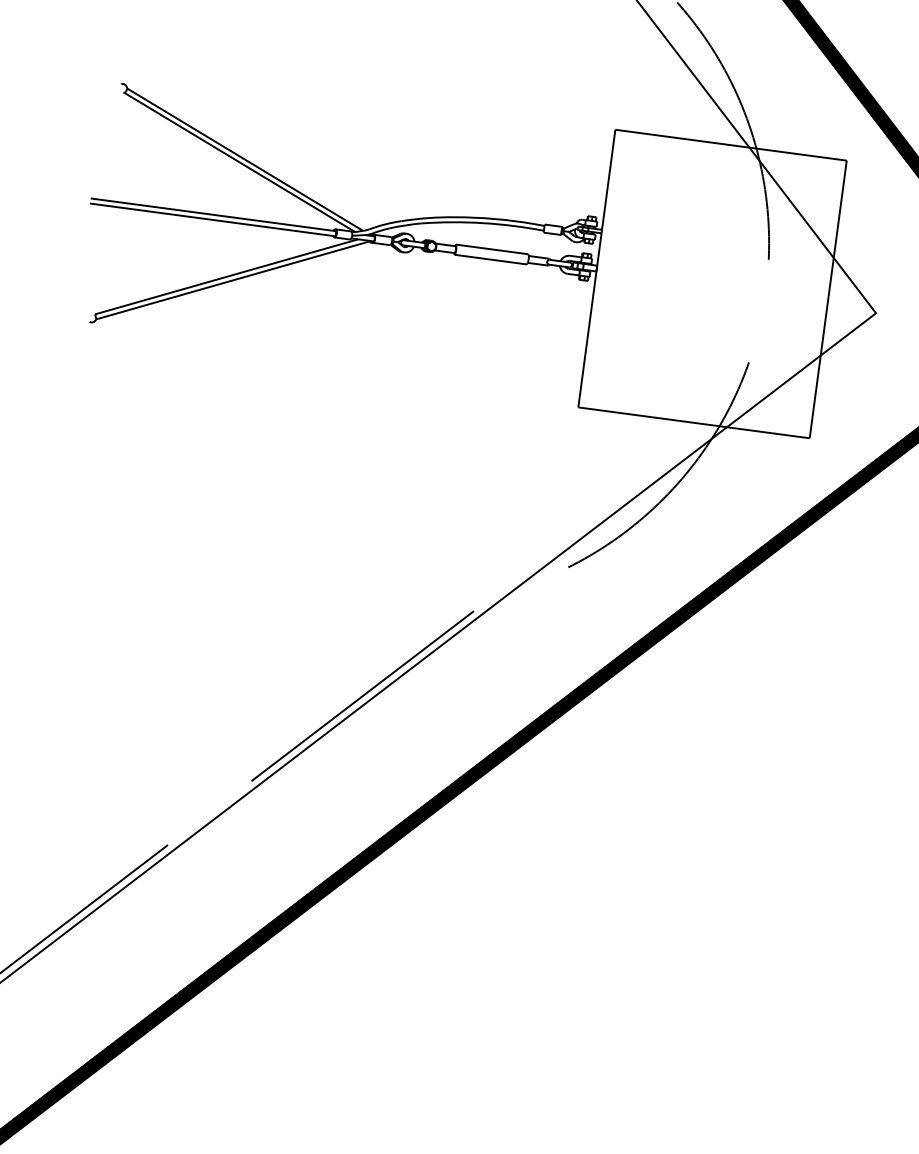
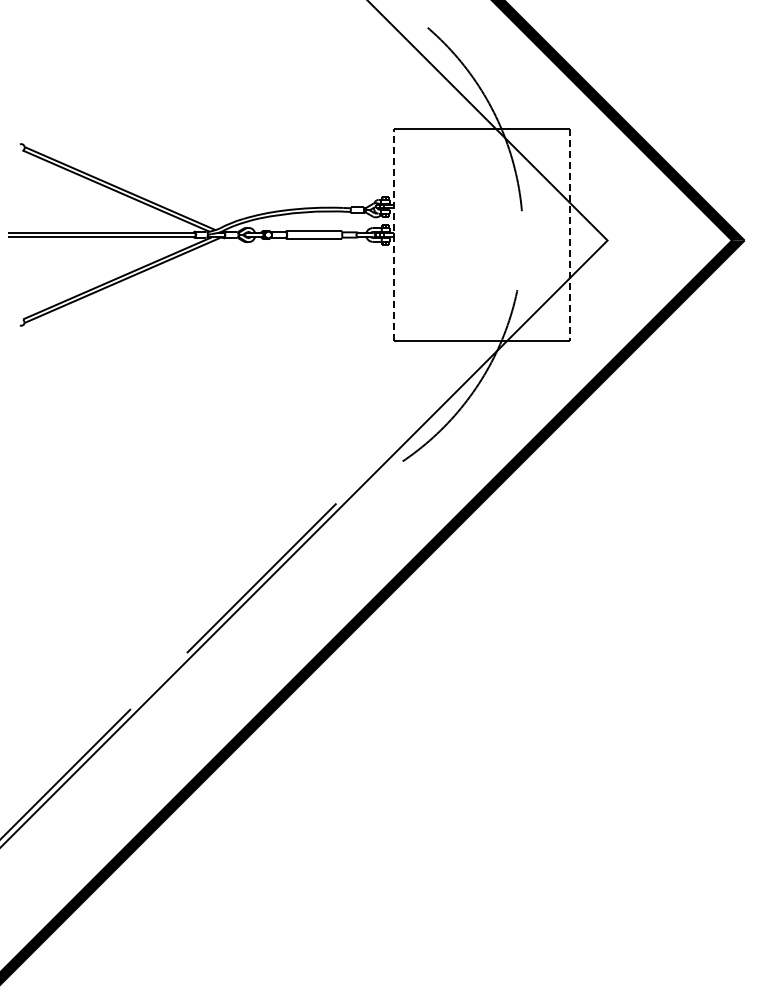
line: (597, 268) -> (394, 234), solid -> dashed
line: (828, 298) -> (570, 234), solid -> dashed

